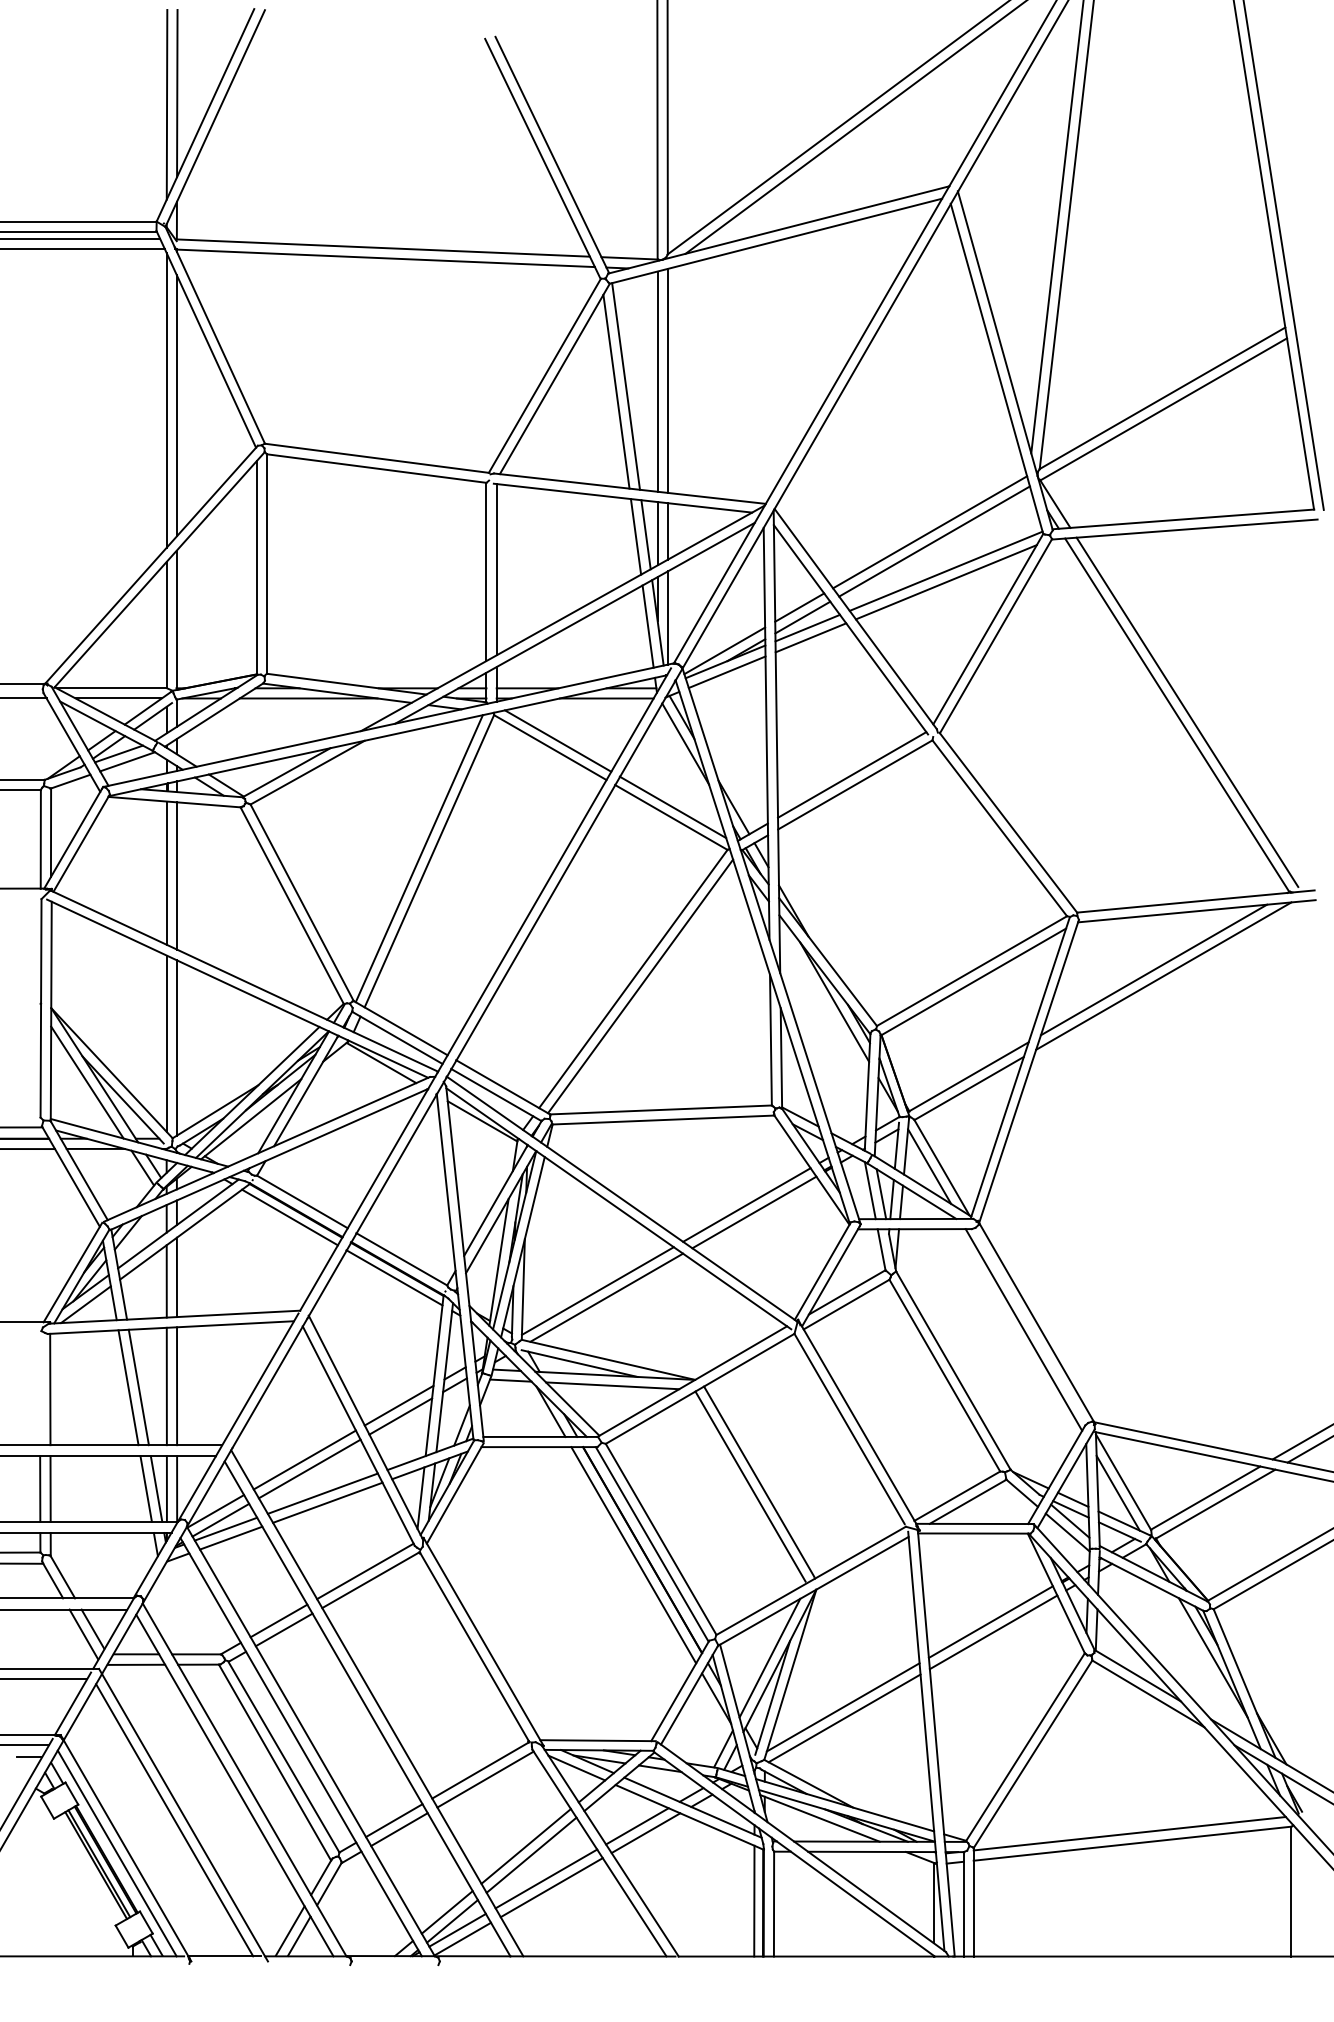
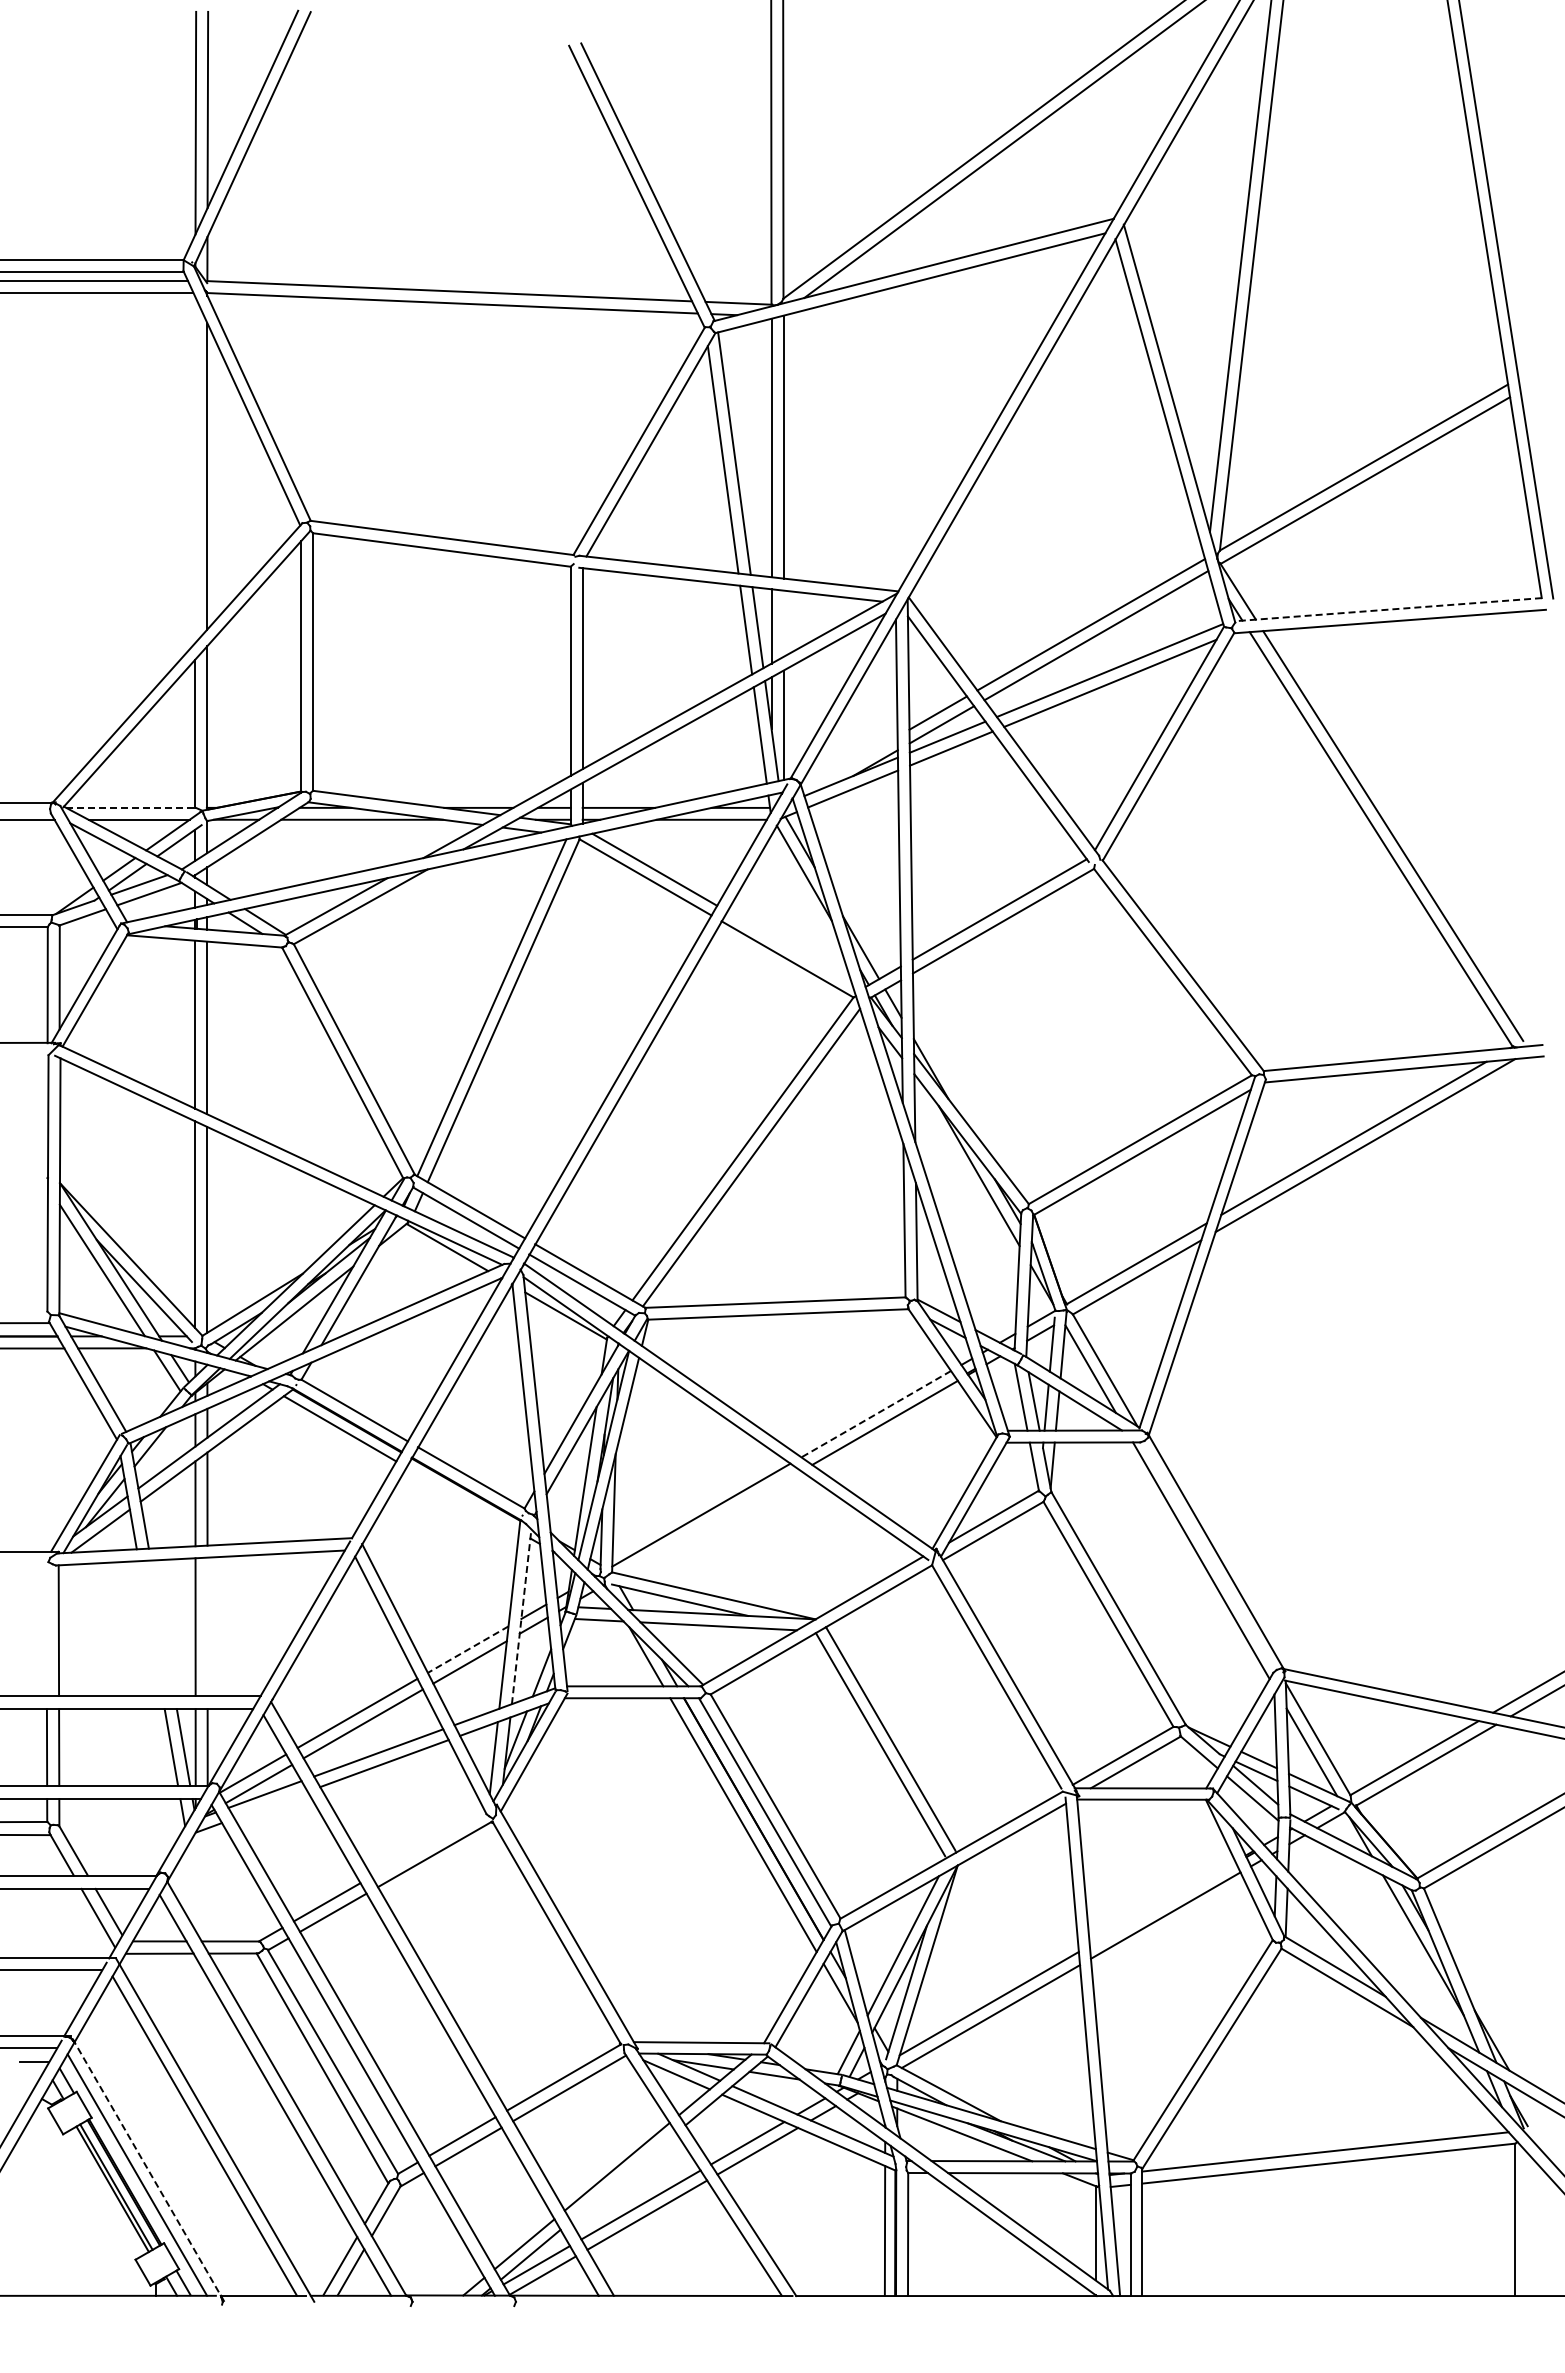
line: (166, 399) -> (195, 469), removed
line: (1183, 519) -> (1388, 609), solid -> dashed
line: (667, 531) -> (783, 623), removed
line: (724, 650) -> (849, 763), removed
line: (112, 688) -> (131, 807), solid -> dashed
line: (672, 807) -> (789, 947), removed
line: (746, 1205) -> (875, 1414), solid -> dashed
line: (394, 1277) -> (462, 1499), removed
line: (606, 1297) -> (711, 1522), removed
line: (444, 1377) -> (521, 1616), solid -> dashed
line: (176, 1385) -> (207, 1626), removed
line: (138, 1386) -> (162, 1627), removed
line: (128, 1387) -> (150, 1628), removed
line: (399, 1405) -> (468, 1649), solid -> dashed
line: (230, 1537) -> (270, 1804), removed
line: (365, 1570) -> (428, 1843), removed
line: (990, 1622) -> (1162, 1903), removed
line: (125, 1847) -> (147, 2168), solid -> dashed
line: (531, 1855) -> (623, 2177), removed

